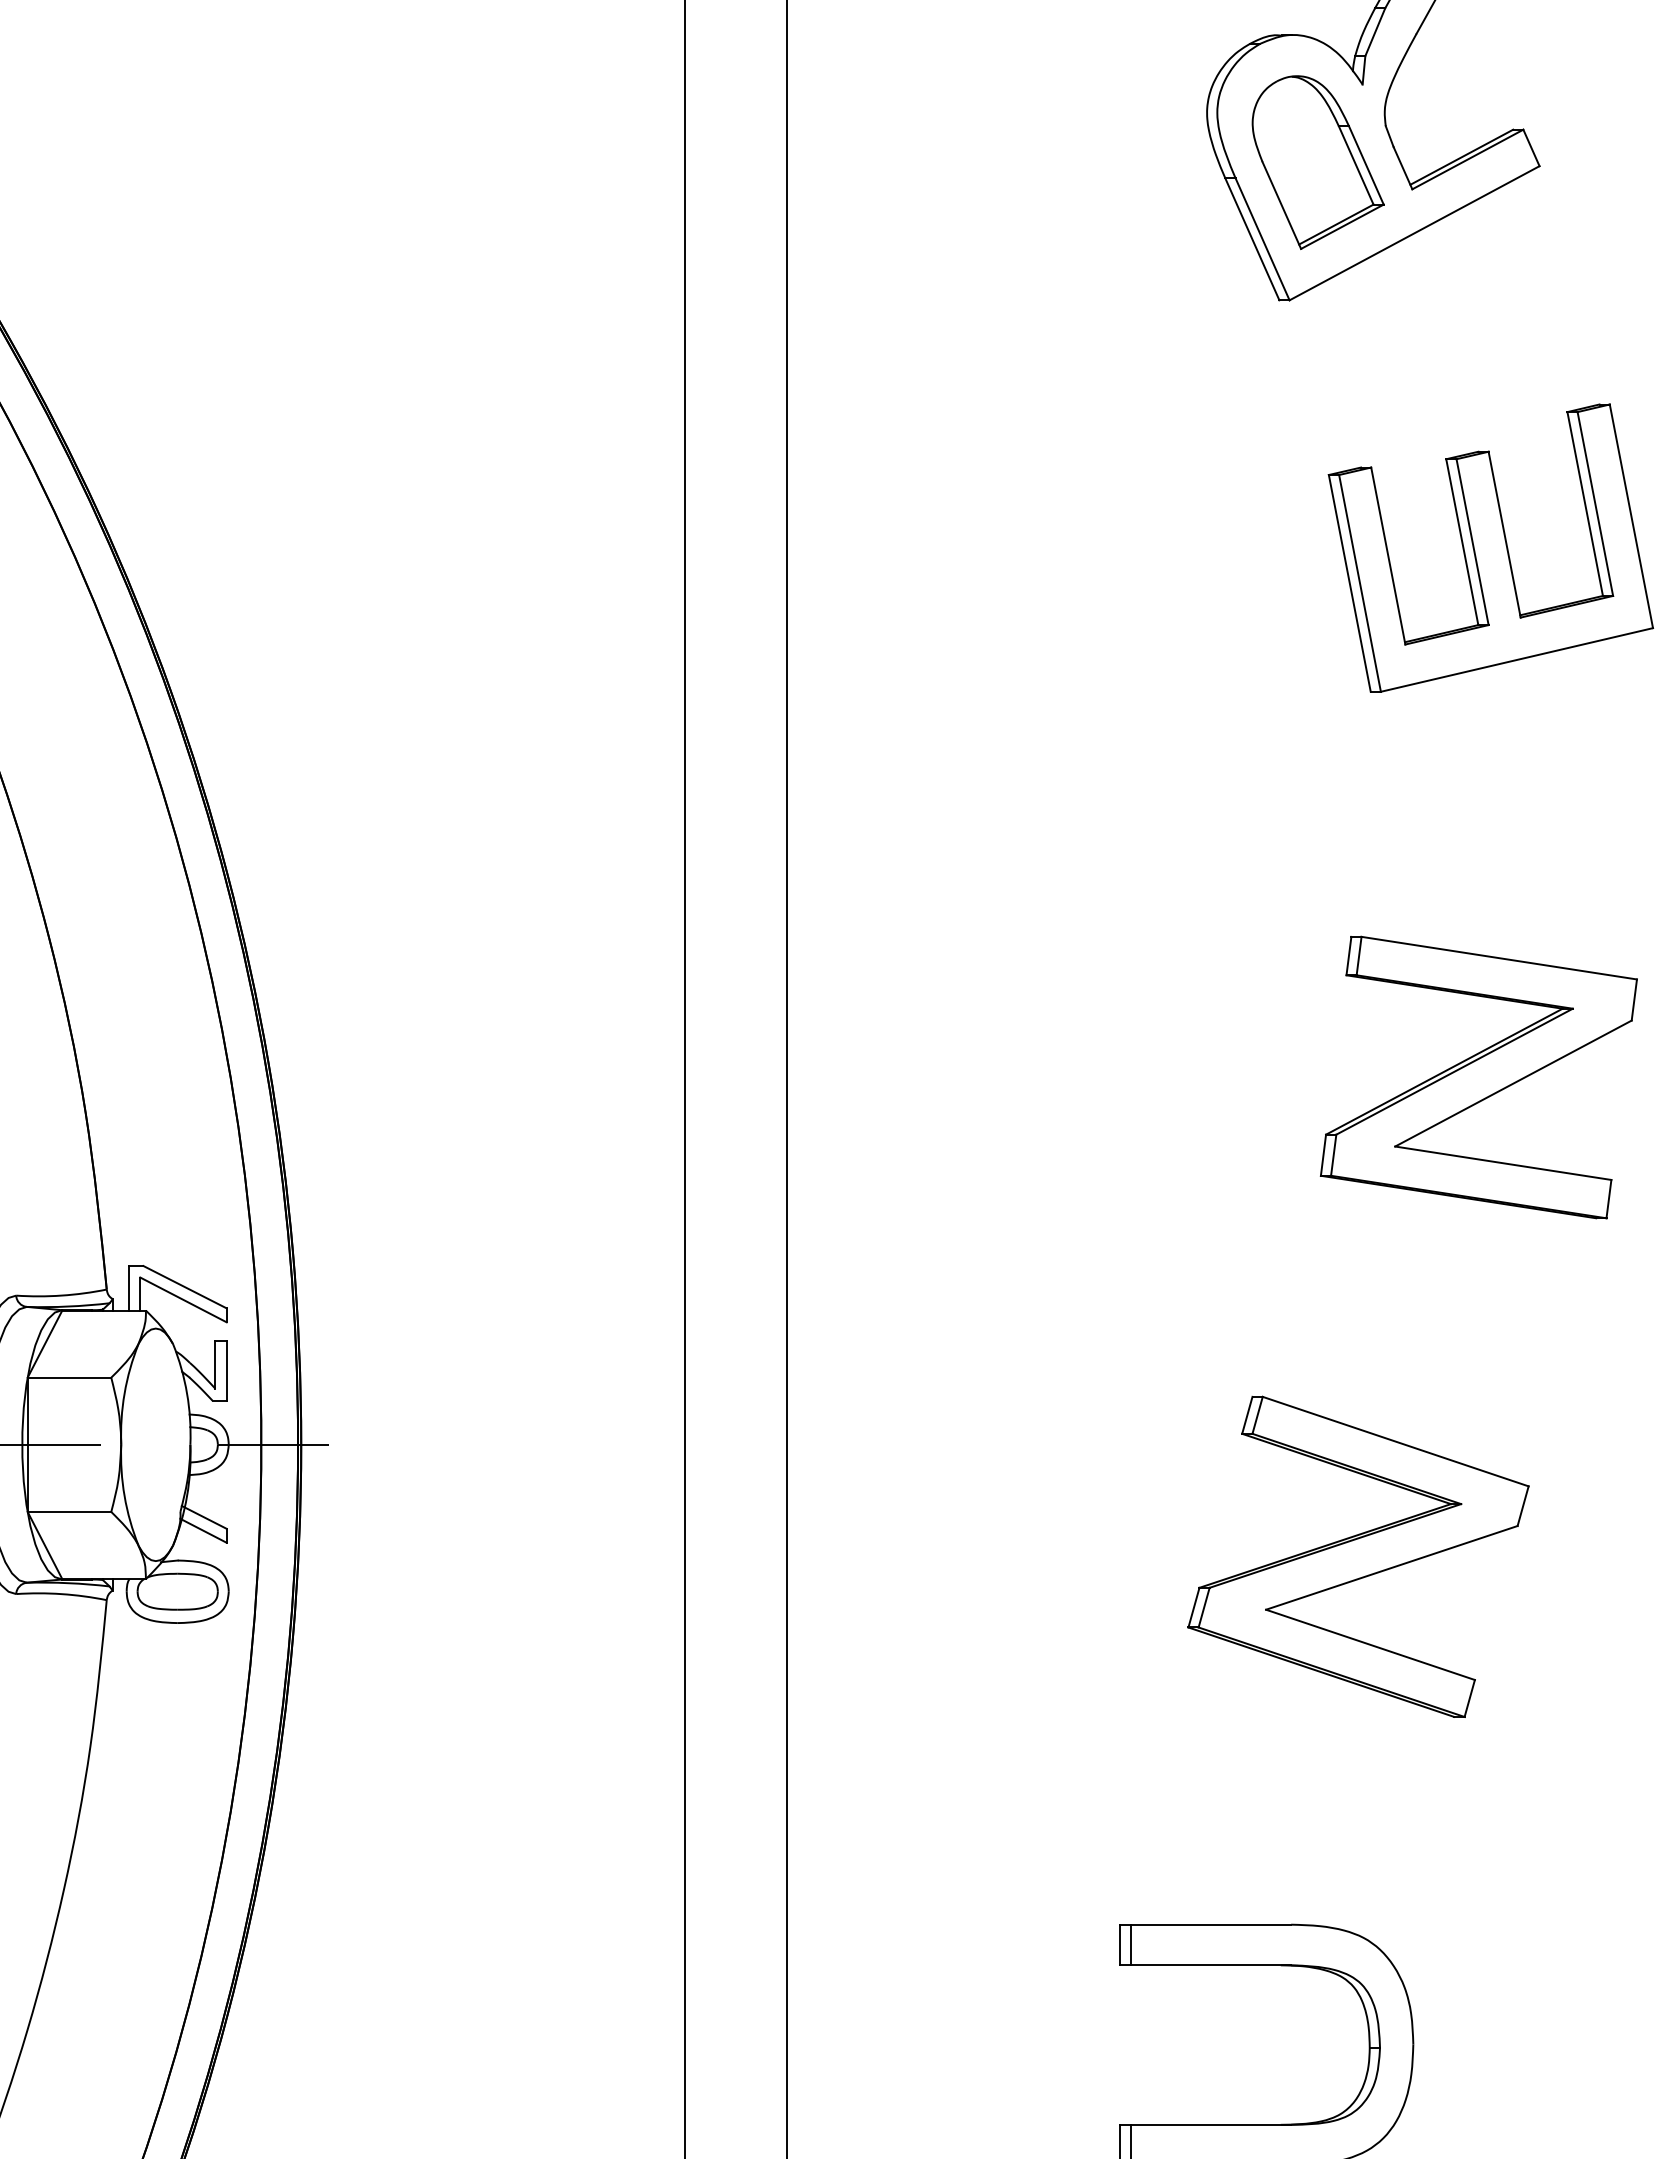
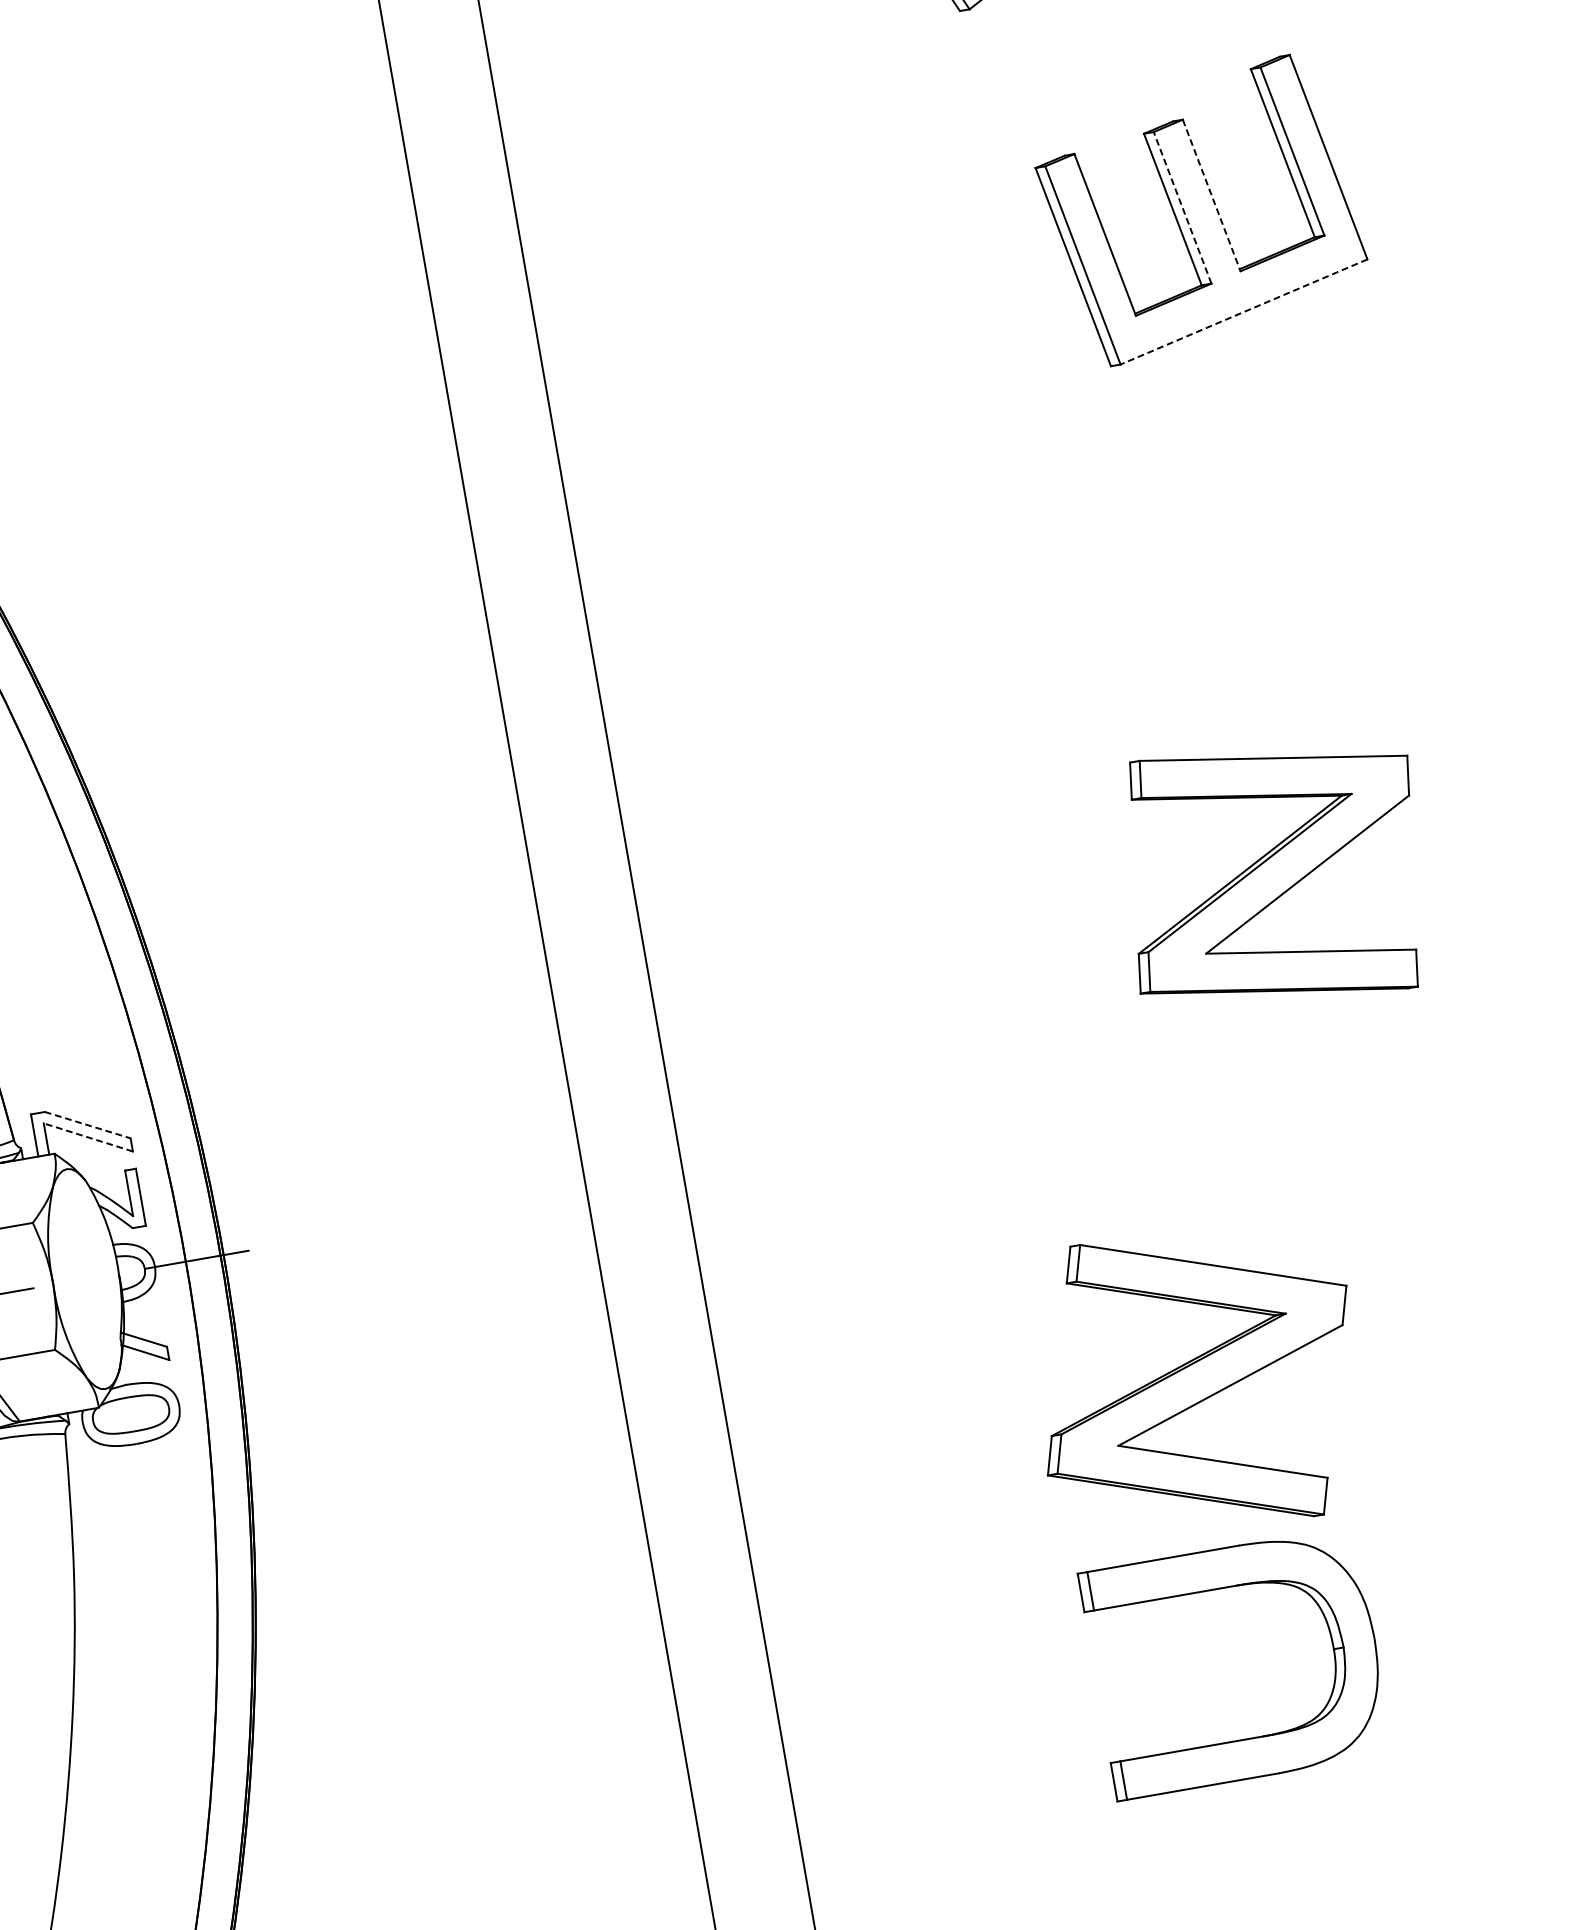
line: (1504, 535) -> (1211, 196), solid -> dashed
line: (1472, 541) -> (1182, 207), solid -> dashed
line: (1516, 659) -> (1243, 311), solid -> dashed
part: (1478, 1077) -> (1273, 874), moved
line: (185, 1287) -> (88, 1125), solid -> dashed
line: (183, 1299) -> (88, 1137), solid -> dashed
part: (1358, 1556) -> (1197, 1380), moved

